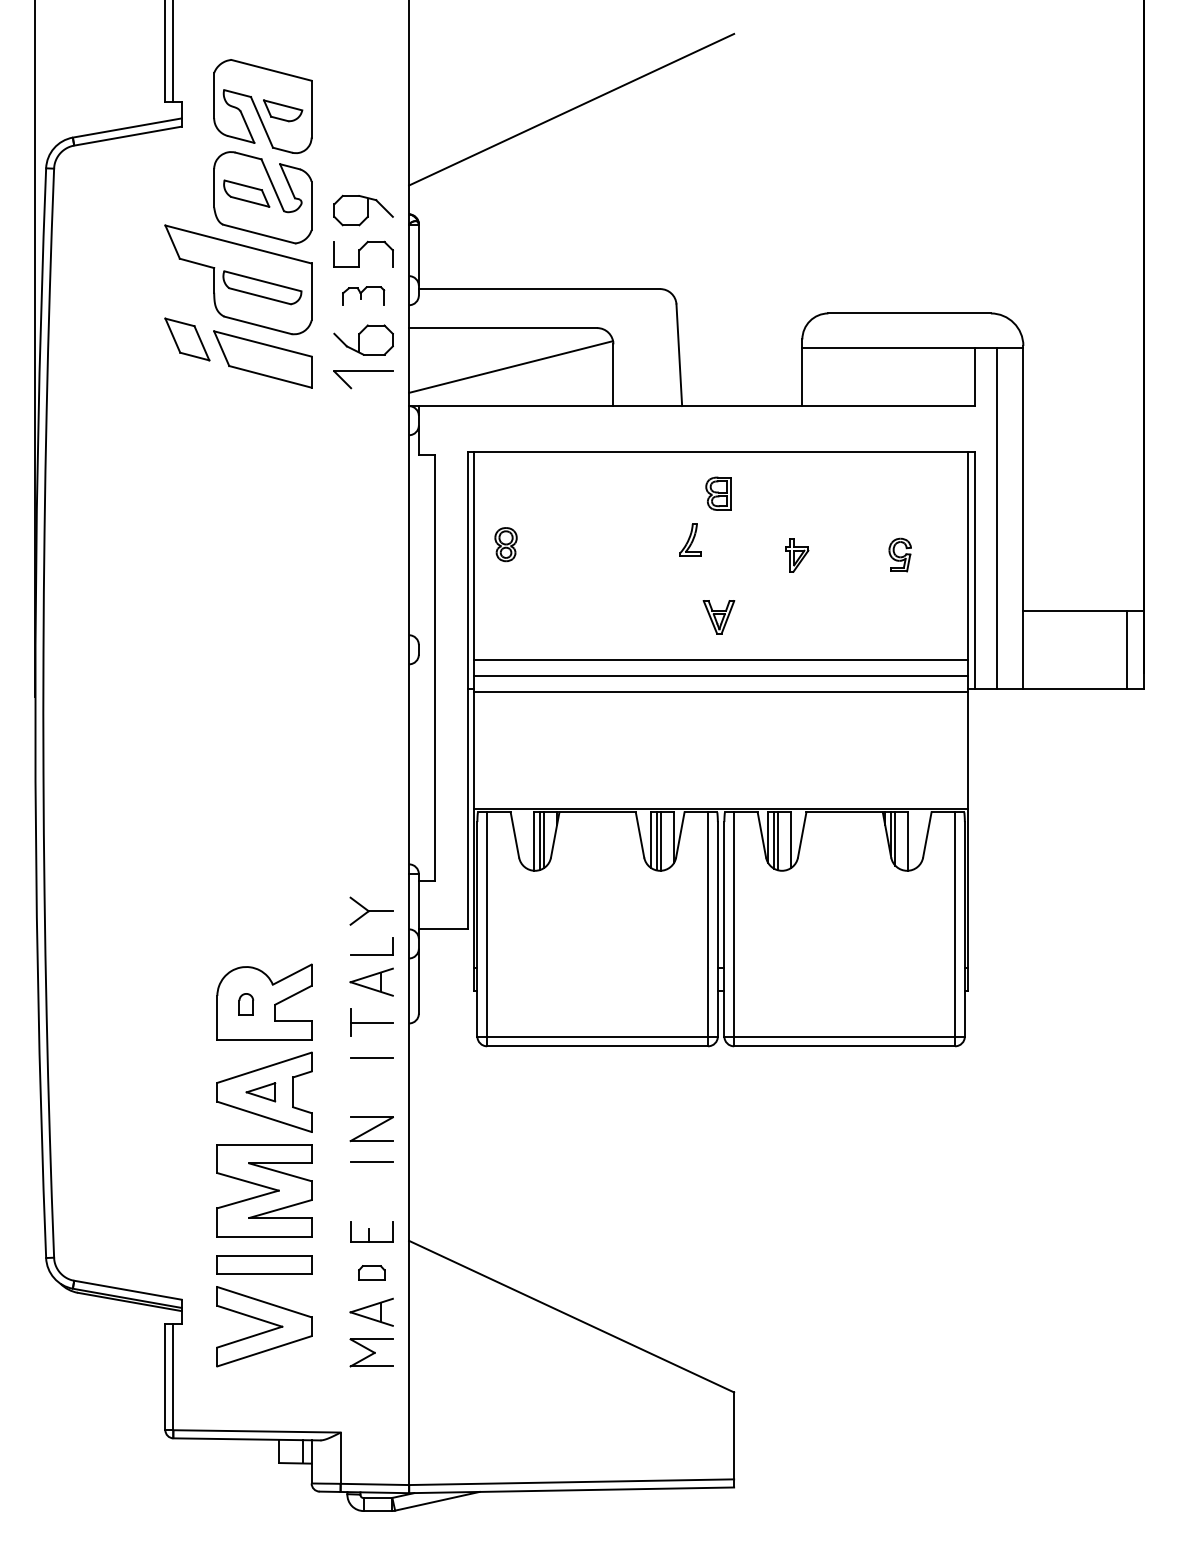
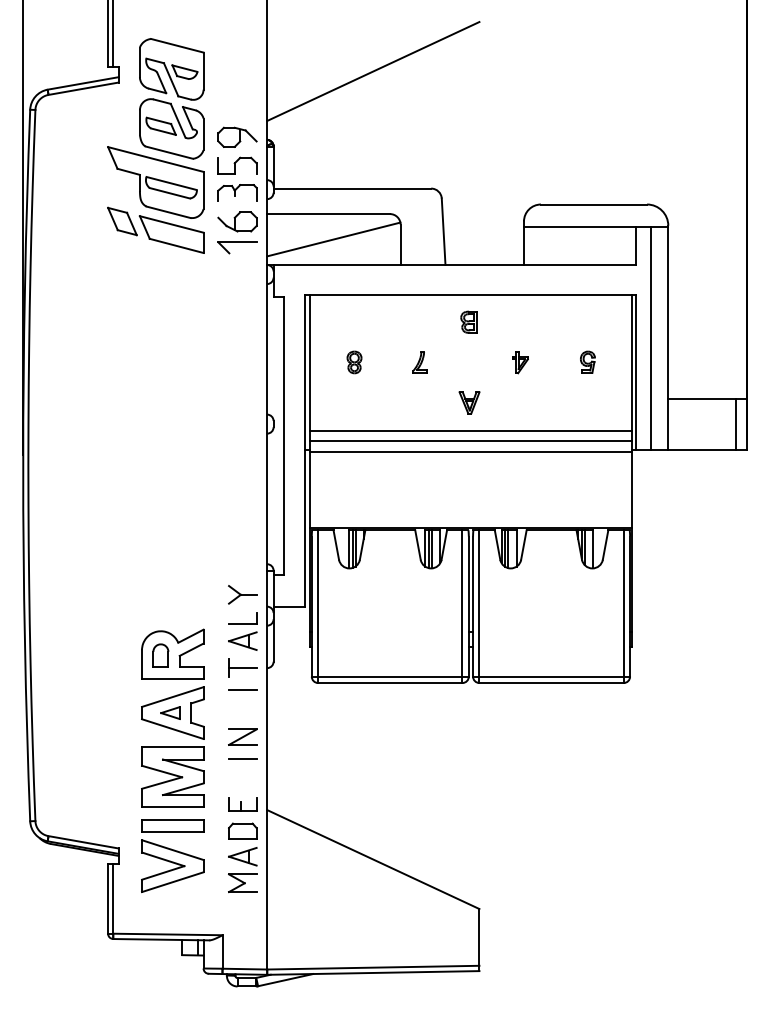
part: (363, 295) -> (237, 192), size x1.43
part: (689, 540) -> (419, 362), moved
part: (506, 544) -> (354, 362), moved
part: (245, 1004) -> (160, 655), size x1.67
part: (371, 1272) -> (242, 830), size x1.67

